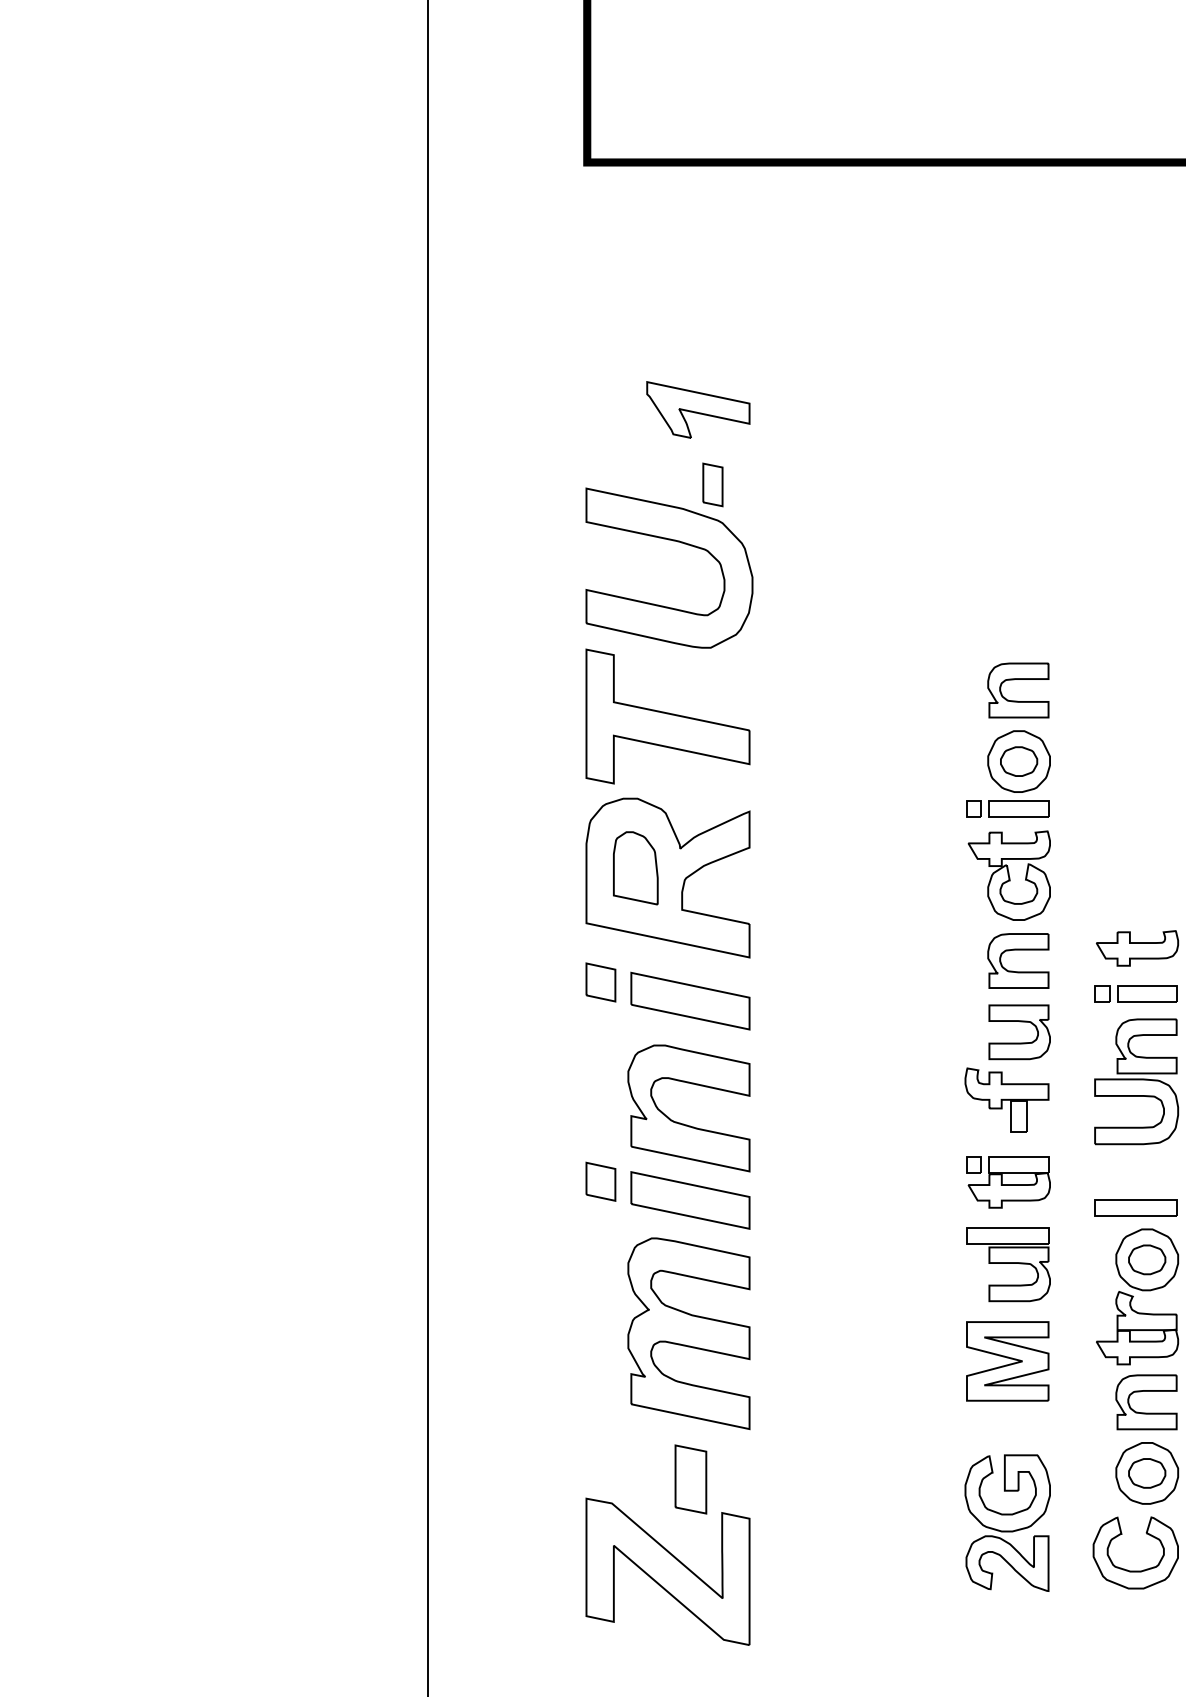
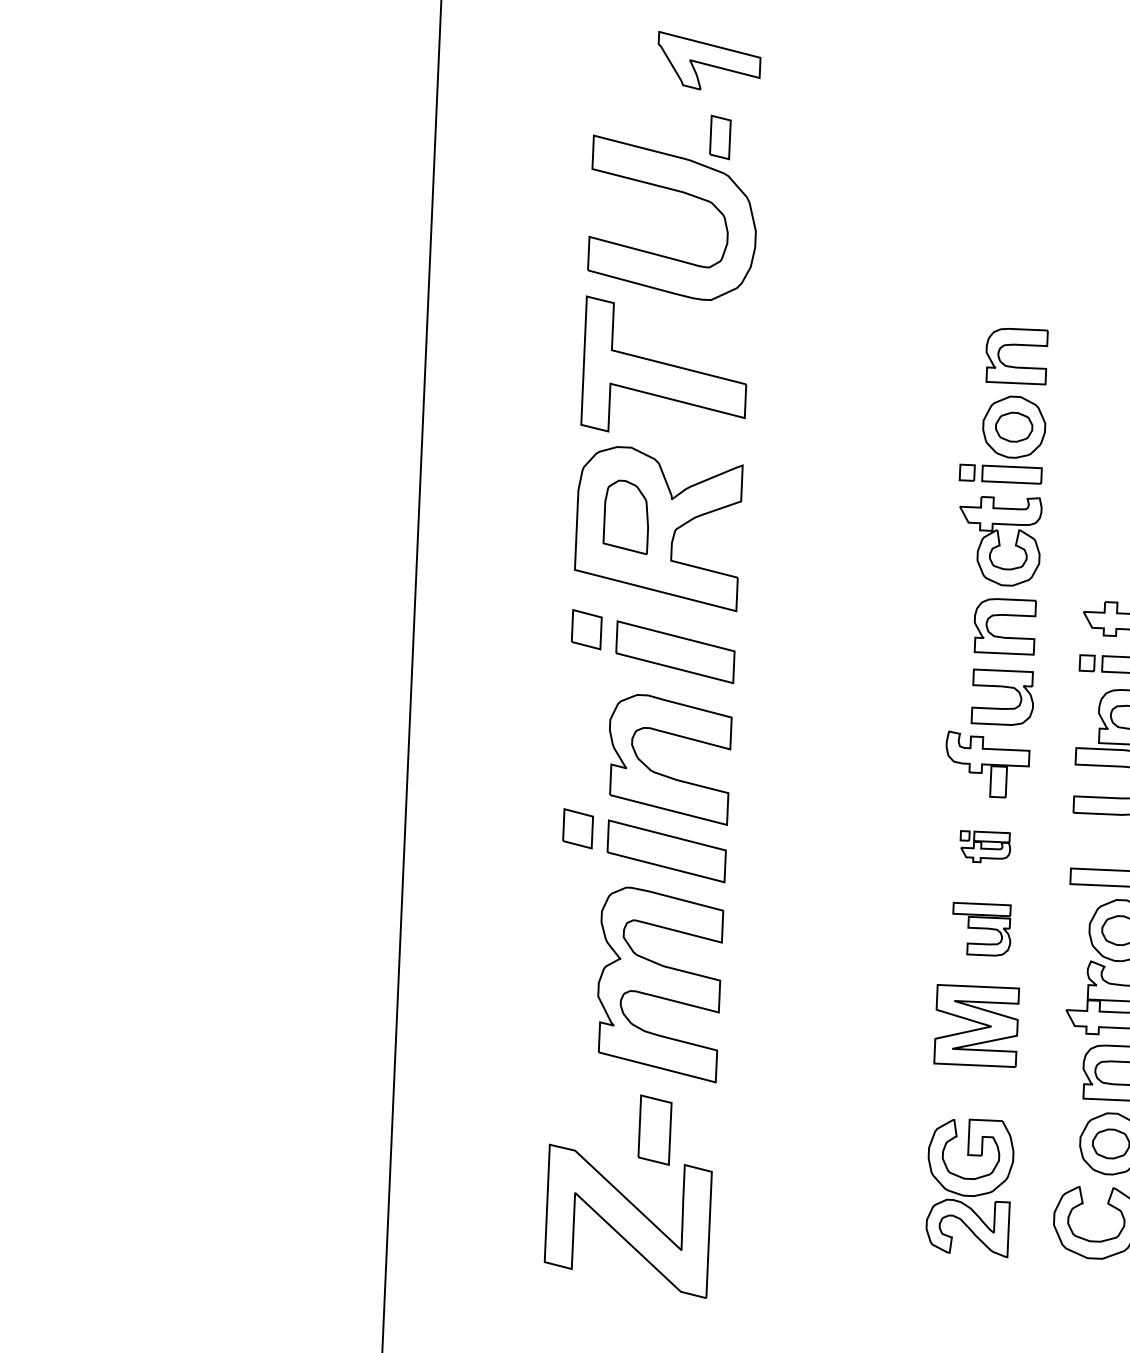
part: (1008, 1182) -> (985, 847), size x0.6
part: (1008, 1264) -> (981, 929), size x0.7

